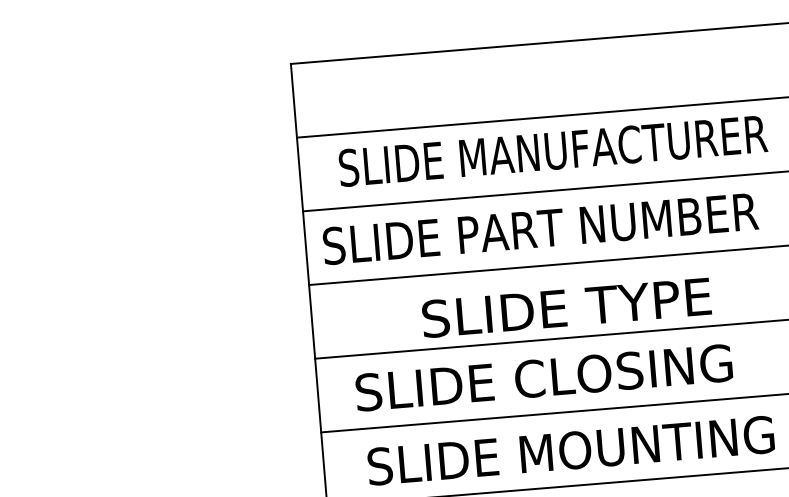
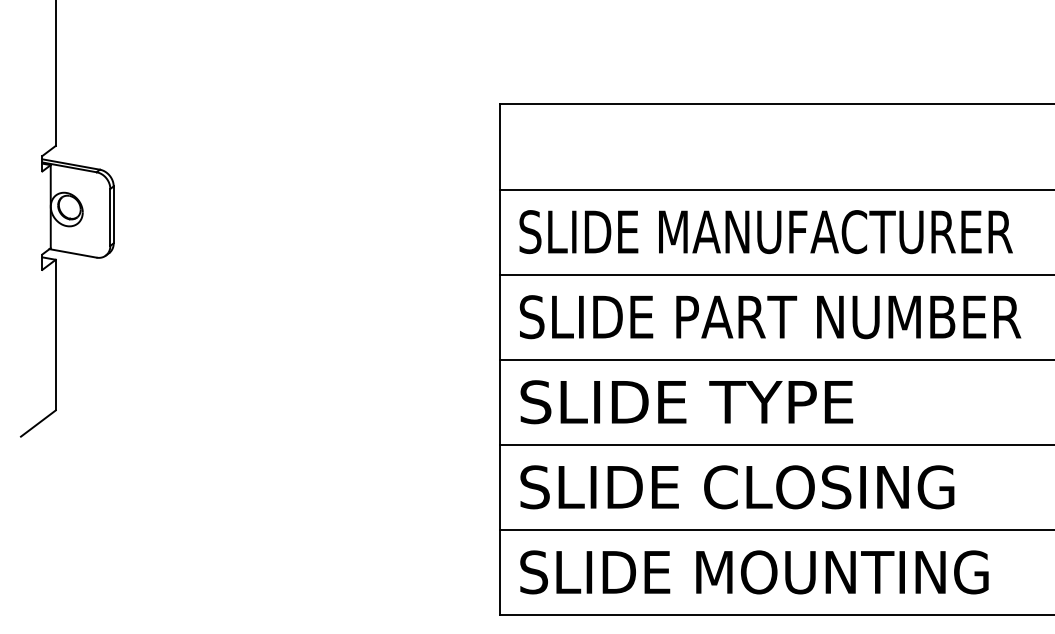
text: (552, 151) -> (765, 232), moved
text: (566, 308) -> (686, 402), moved
text: (544, 378) -> (737, 487), moved
text: (571, 450) -> (754, 572), moved

